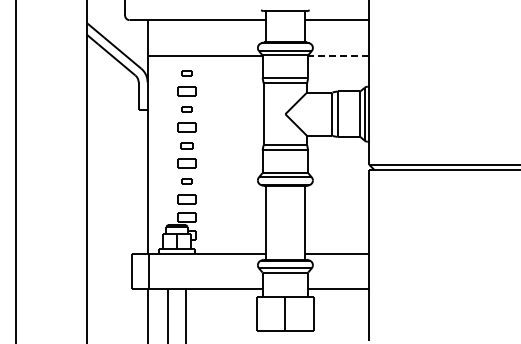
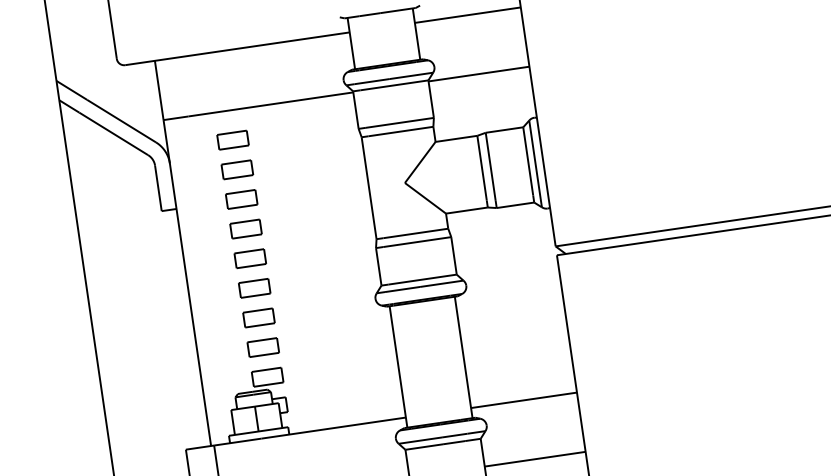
line: (338, 56) -> (478, 74), dashed -> solid
part: (186, 73) -> (231, 139), size x1.67
part: (186, 109) -> (240, 199), size x1.67
part: (186, 145) -> (249, 258), size x1.43
part: (186, 181) -> (257, 317), size x1.67

